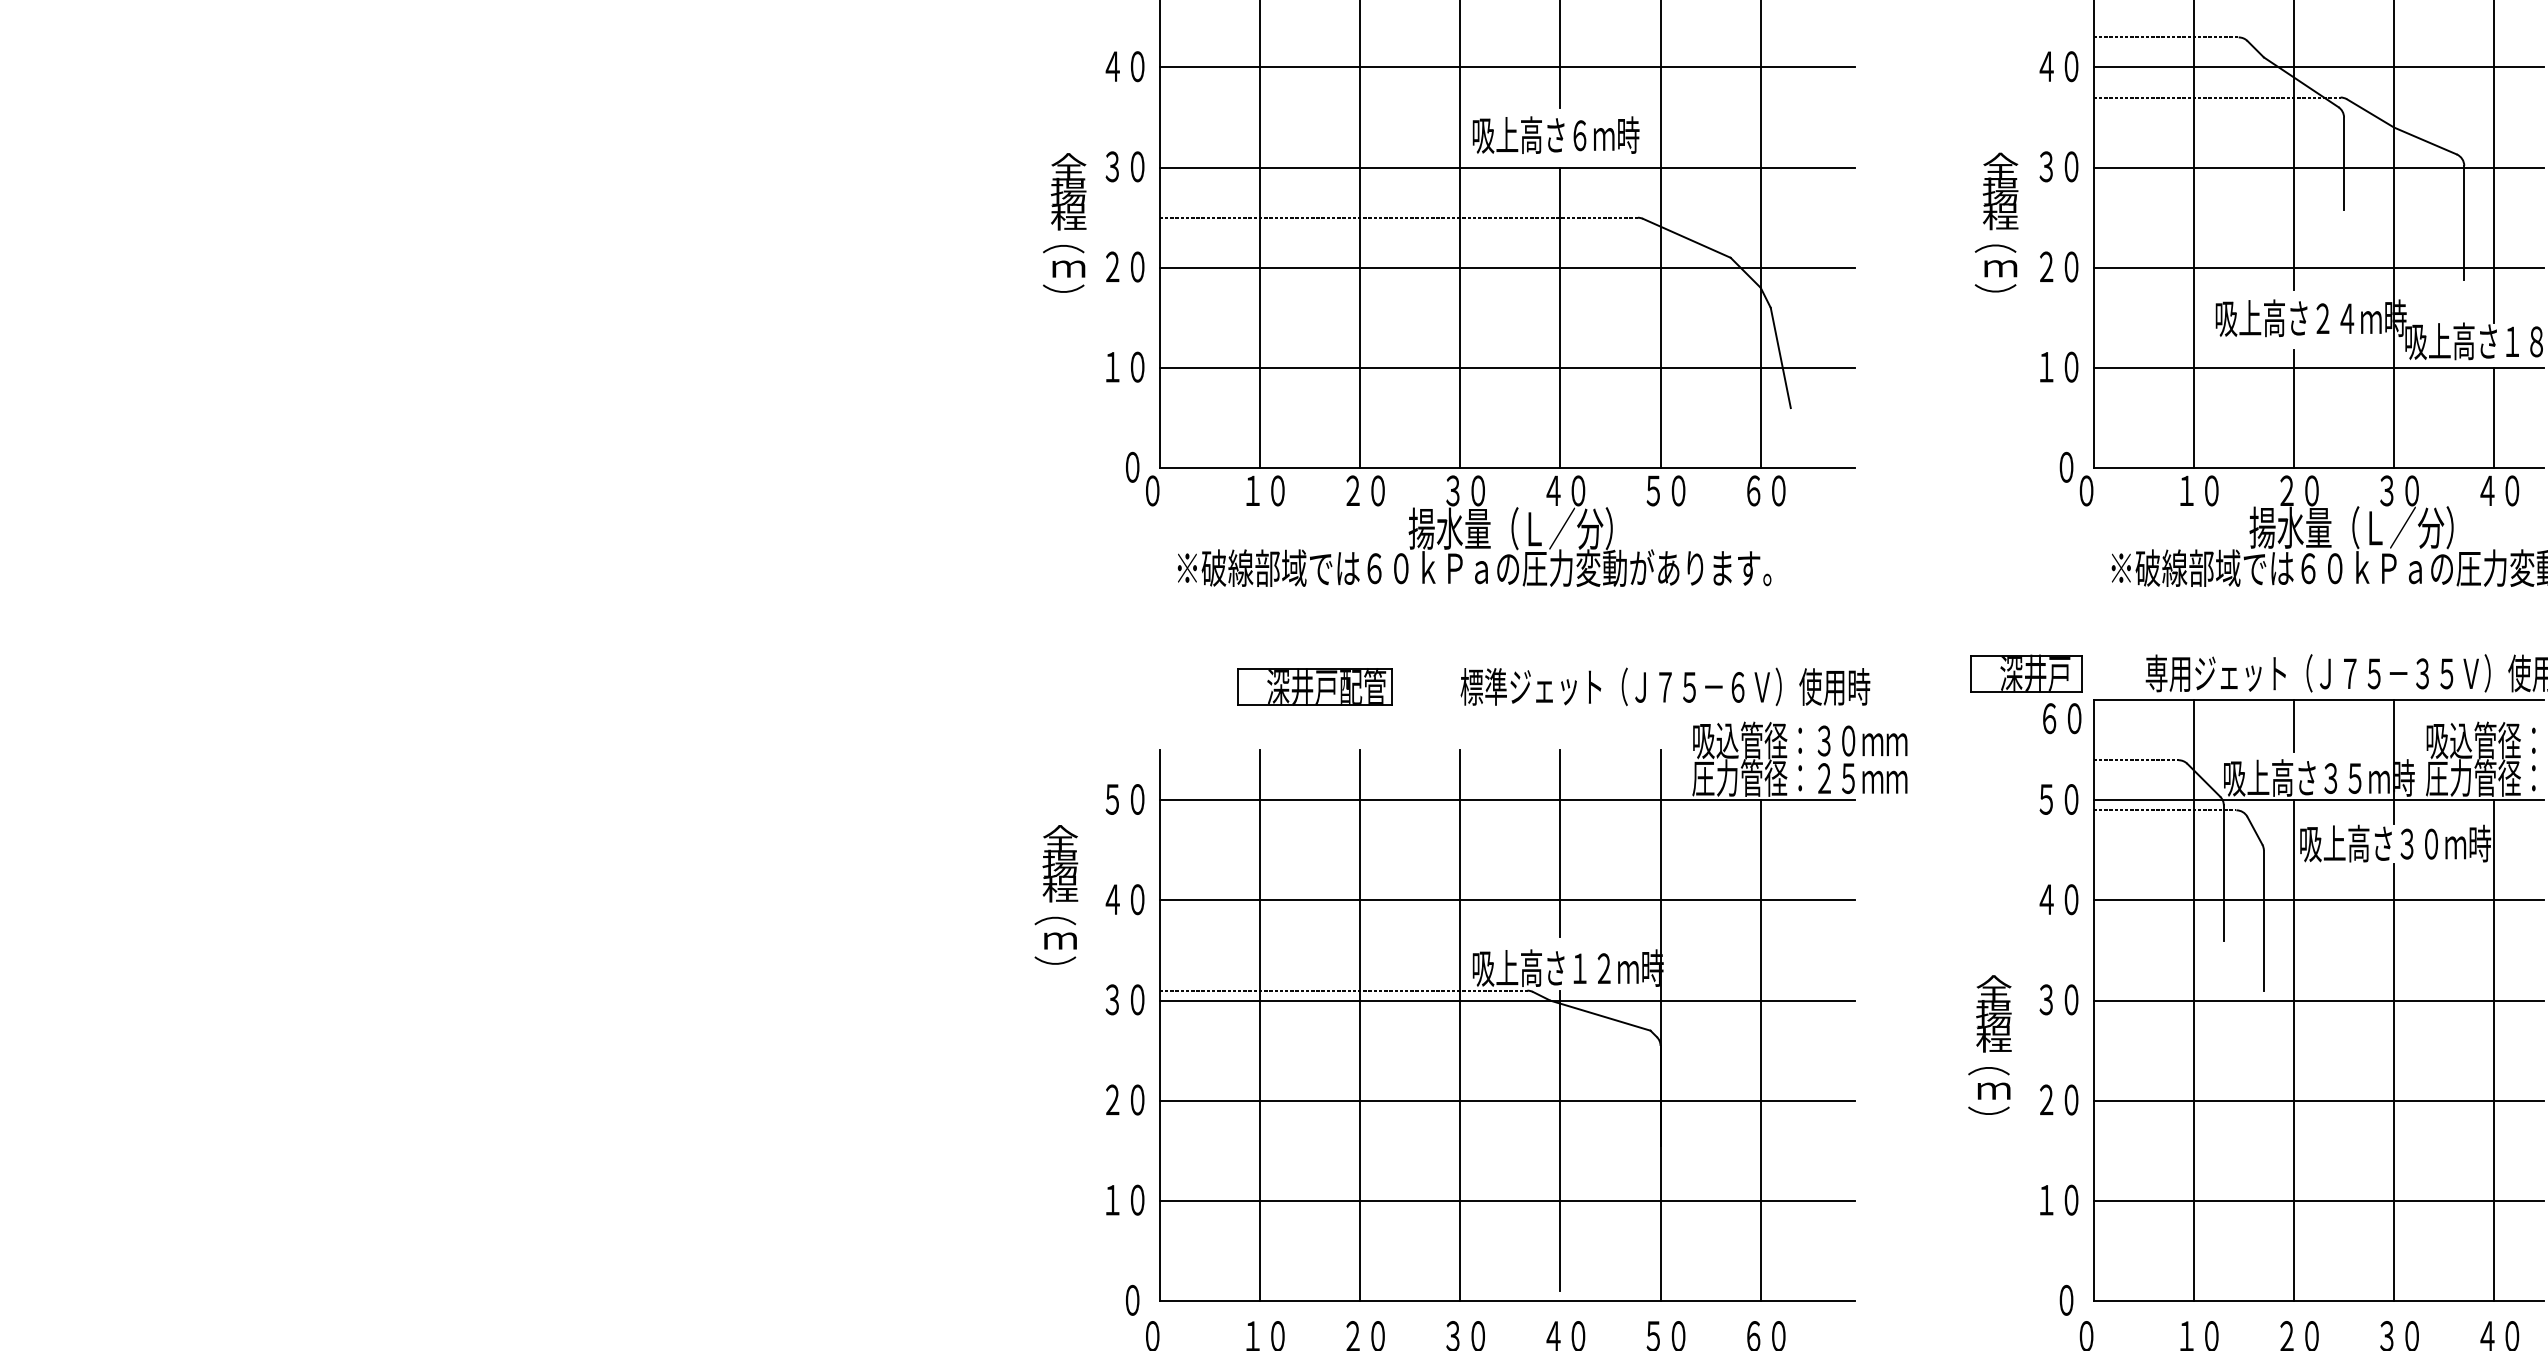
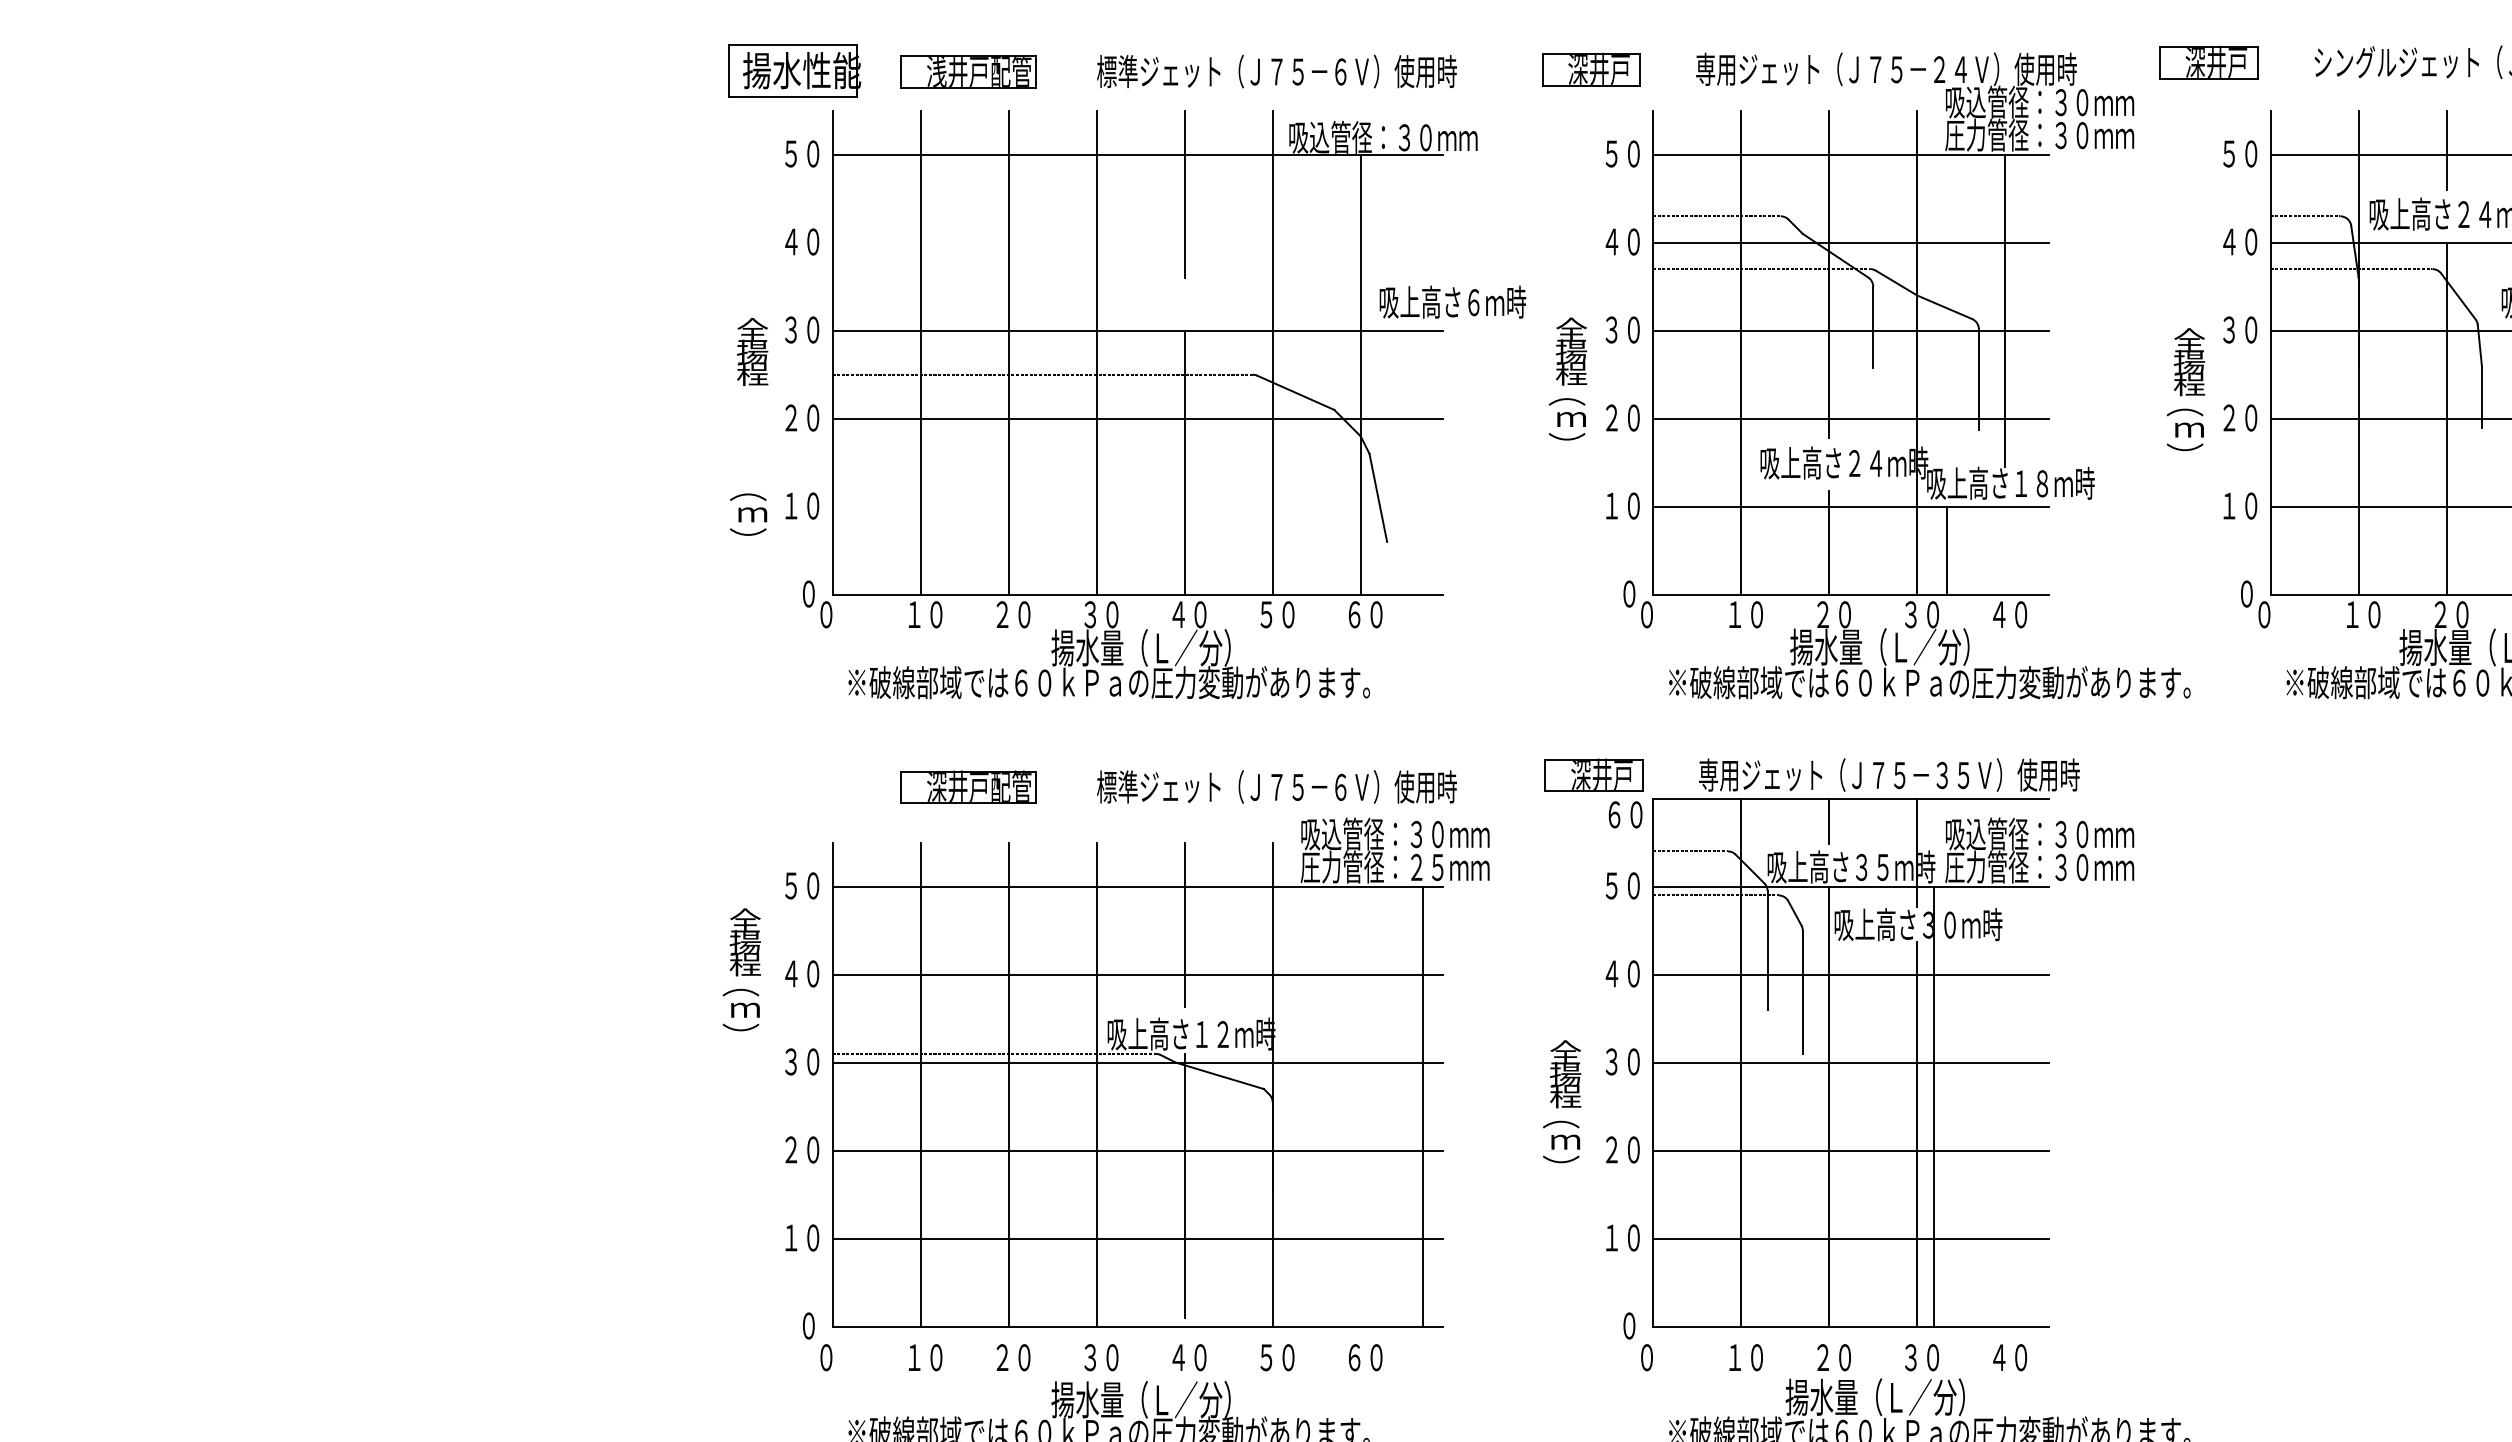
line: (1506, 67) -> (1137, 242), removed
text: (1555, 134) -> (1452, 301), moved
part: (1063, 268) -> (748, 514), moved
line: (1506, 367) -> (1137, 506), removed
line: (2494, 417) -> (1947, 550), moved
line: (1760, 1050) -> (1422, 1106), moved
line: (2494, 1050) -> (1934, 1106), moved

